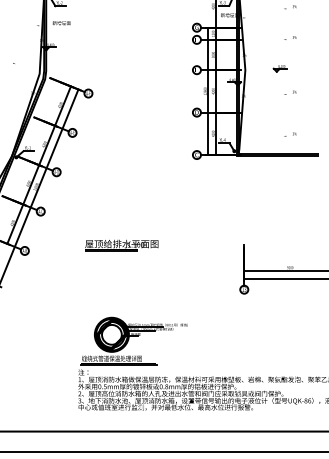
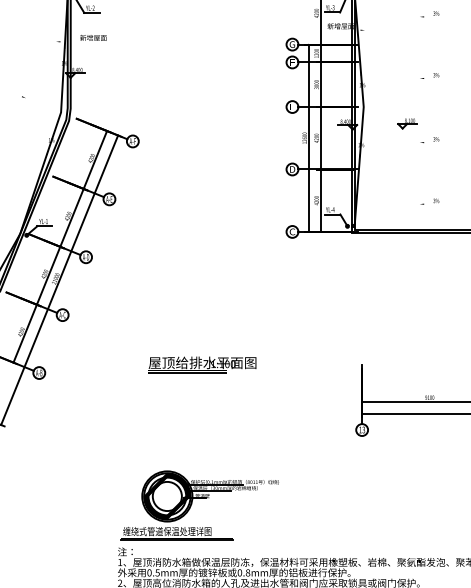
text: (290, 37) -> (430, 75), moved
part: (279, 68) -> (406, 123), moved
part: (121, 245) -> (202, 365), moved

